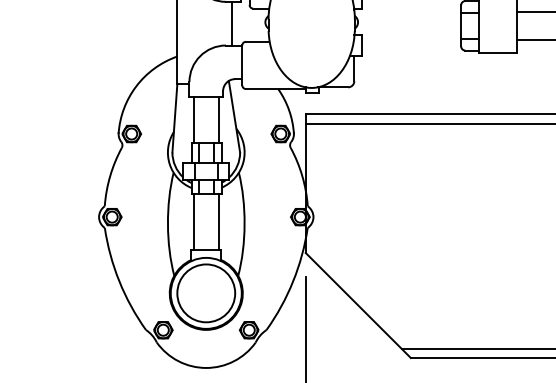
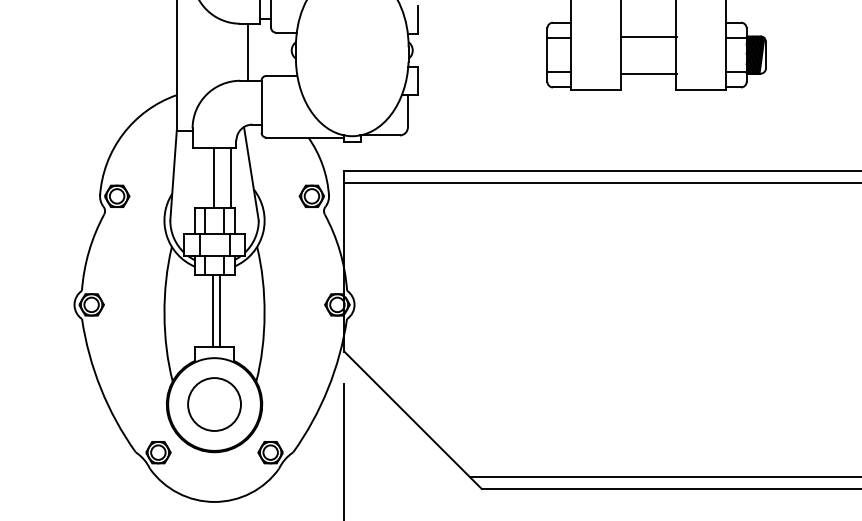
line: (193, 120) -> (213, 178), moved
line: (193, 222) -> (219, 311), moved
line: (219, 222) -> (213, 311), moved
circle: (206, 293) -> (214, 404), size x0.7

